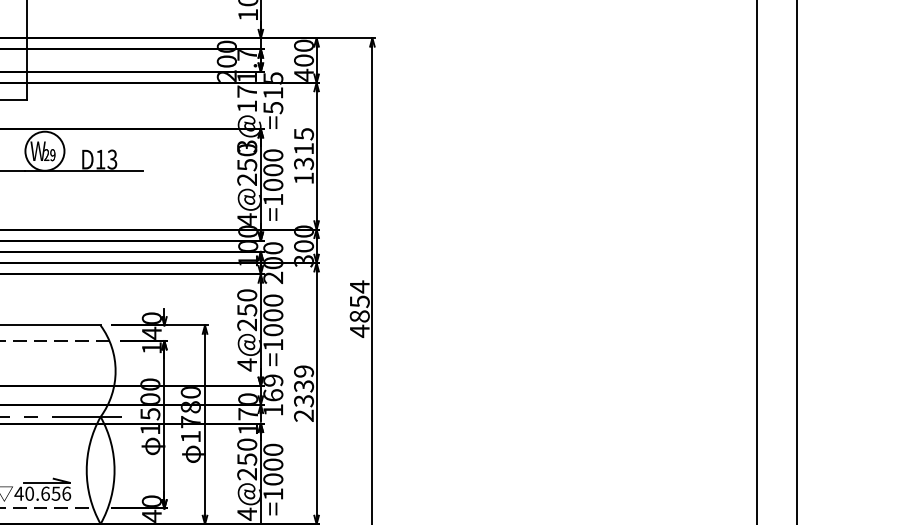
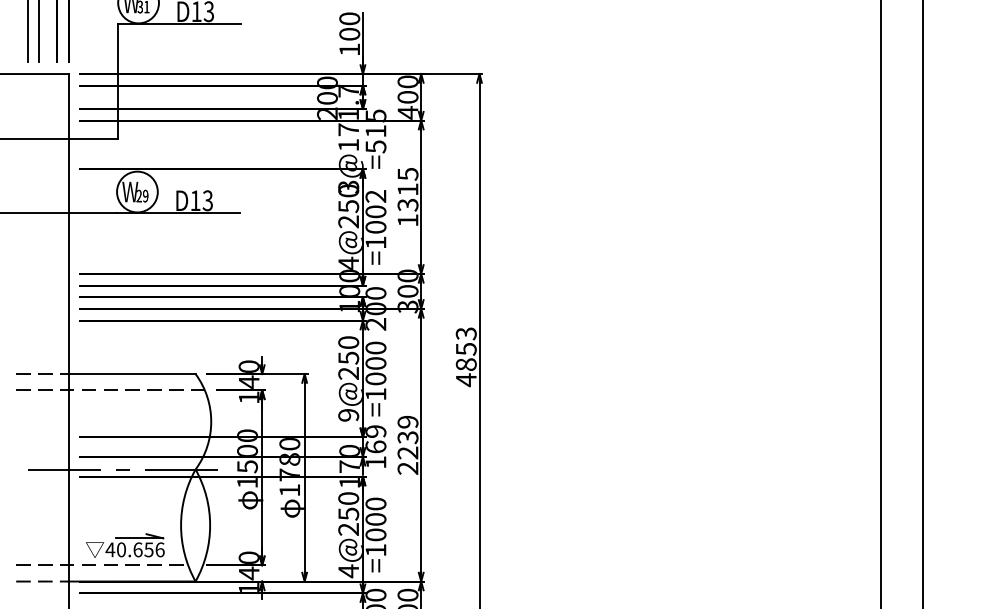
text: (272, 155) -> (375, 196), =1000 -> =1002
text: (359, 286) -> (465, 333), 4854 -> 4853
text: (247, 365) -> (348, 415), 4@250 -> 9@250
text: (304, 400) -> (408, 452), 2339 -> 2239

